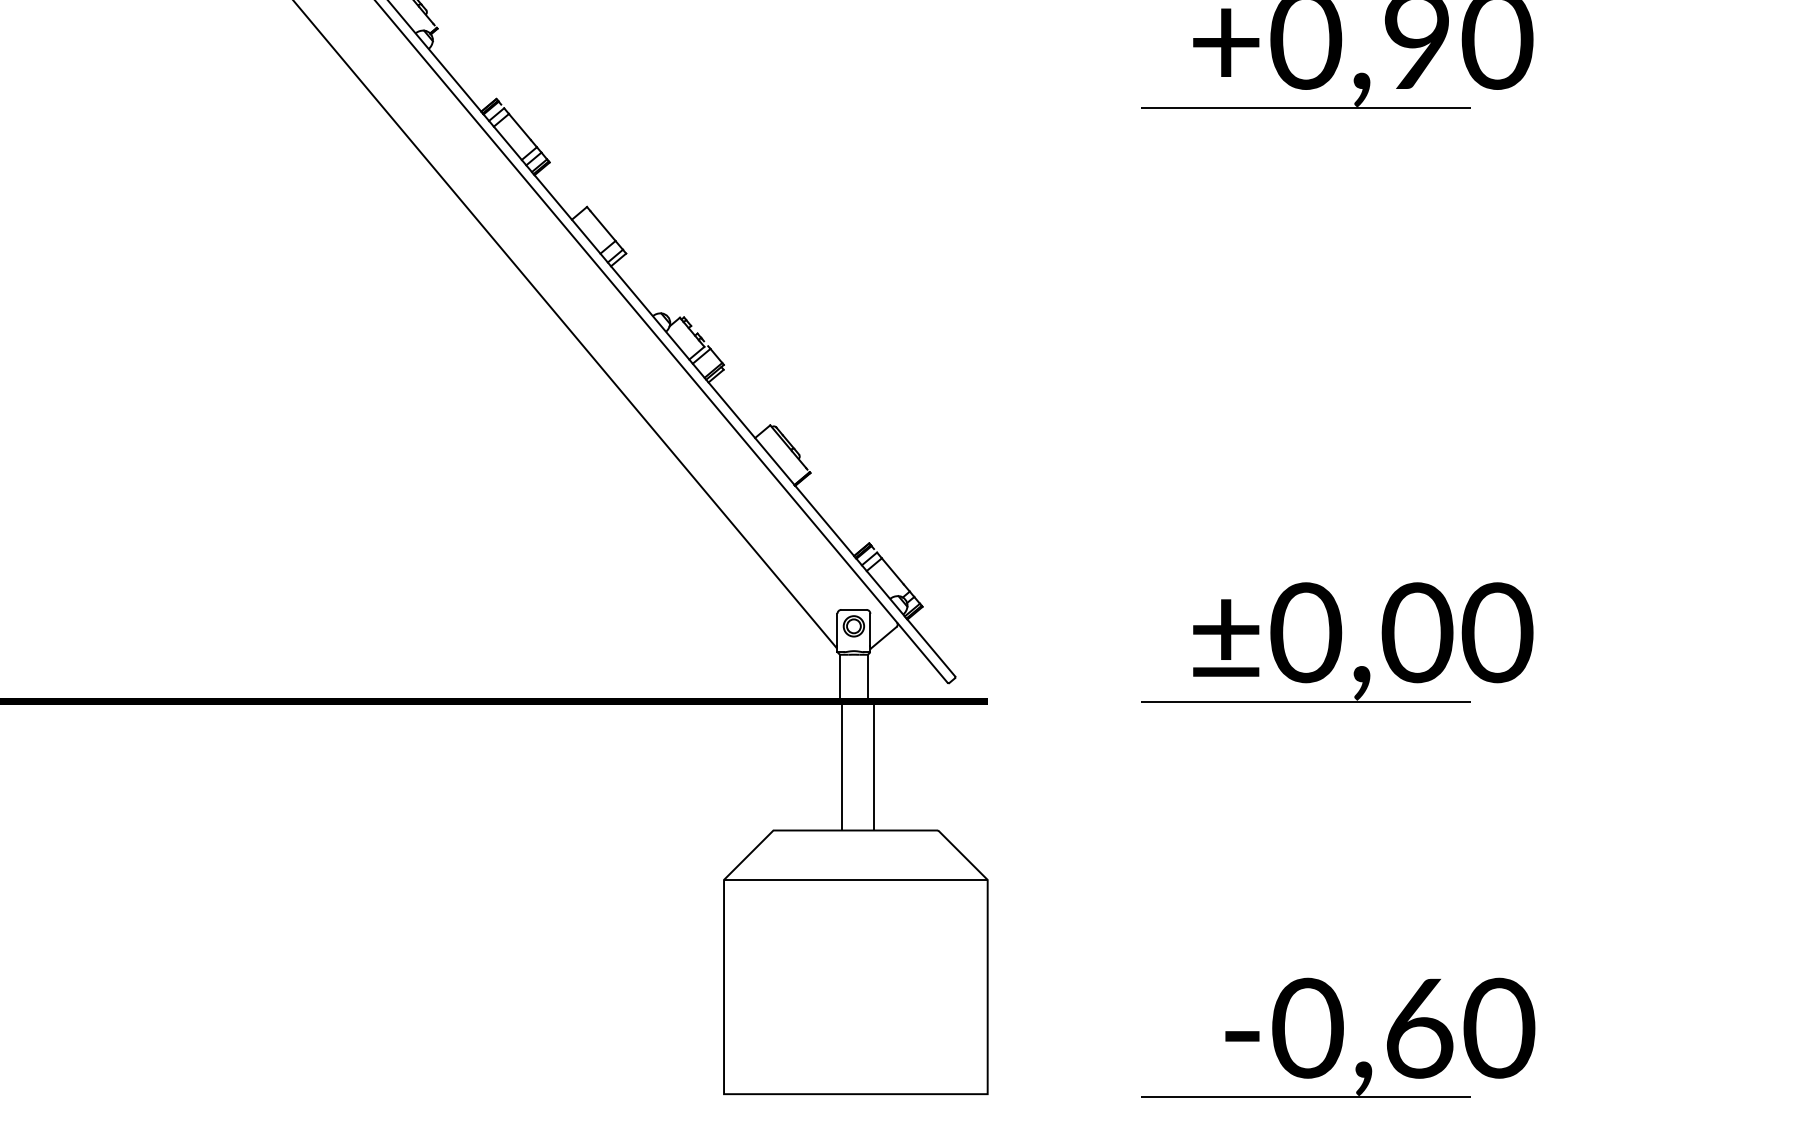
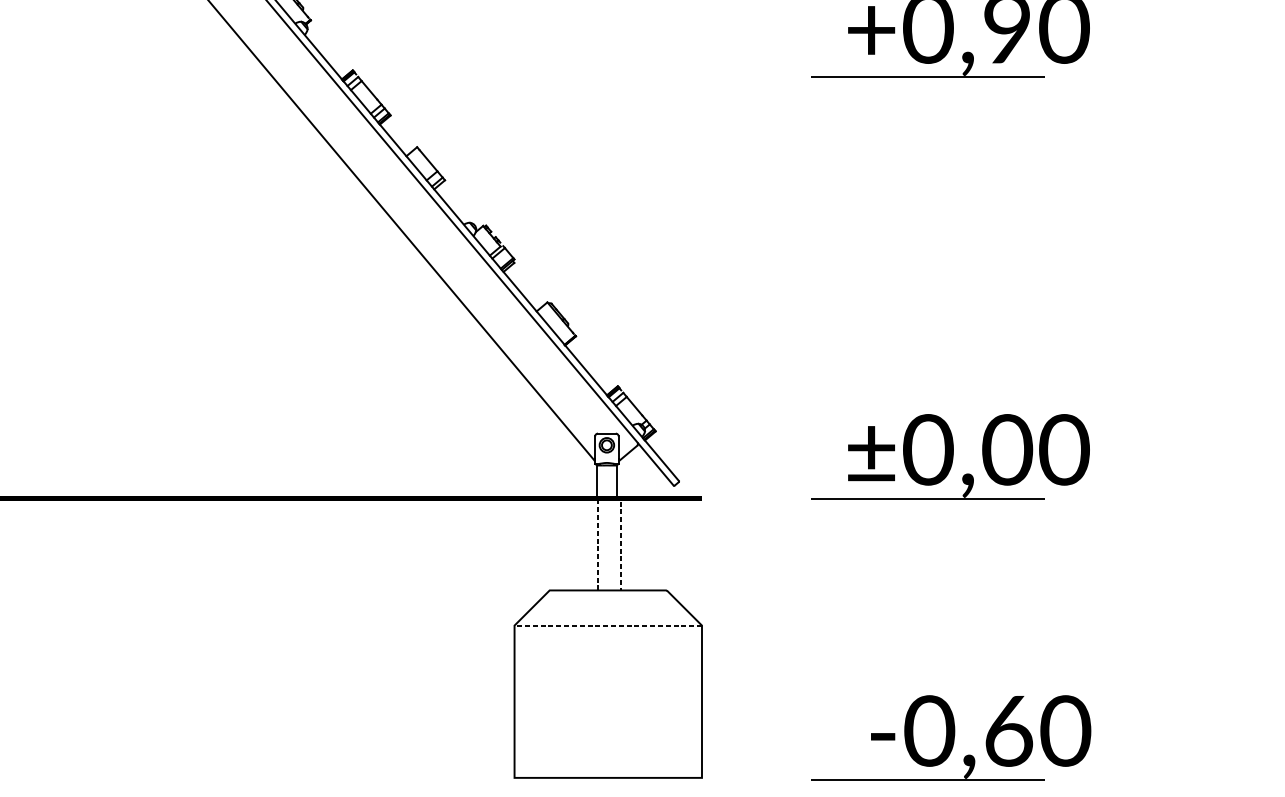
line: (858, 701) -> (610, 498), solid -> dashed
line: (855, 879) -> (608, 625), solid -> dashed

